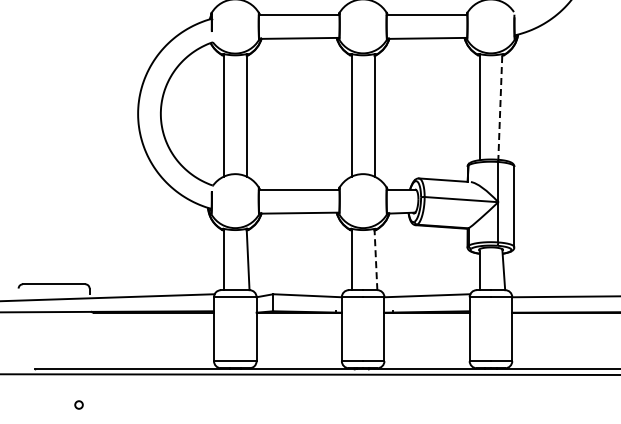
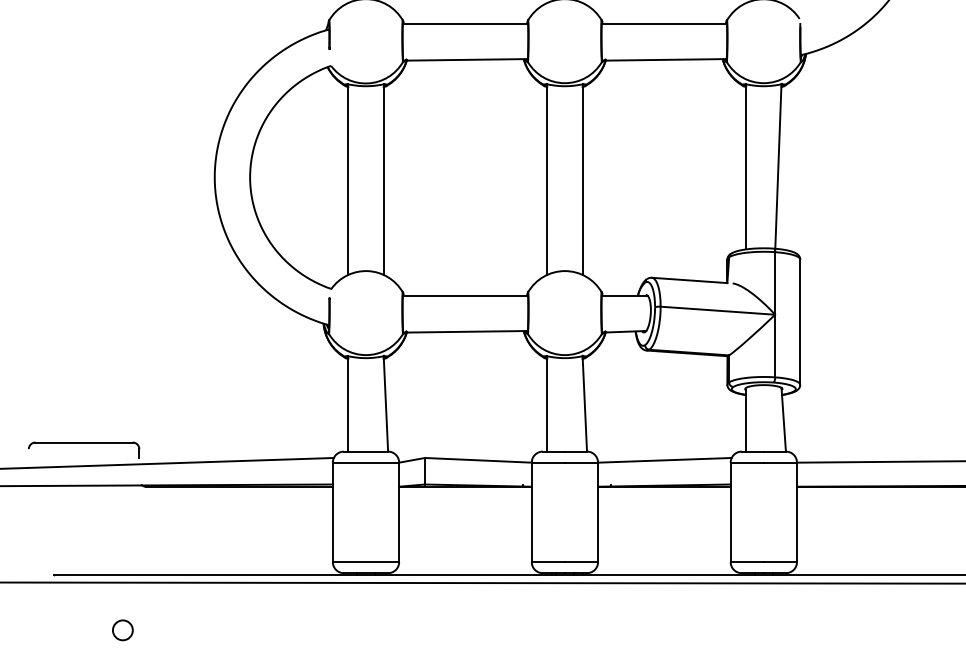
line: (500, 107) -> (778, 167), dashed -> solid
line: (375, 259) -> (584, 403), dashed -> solid
circle: (78, 404) -> (121, 629), size x1.67

